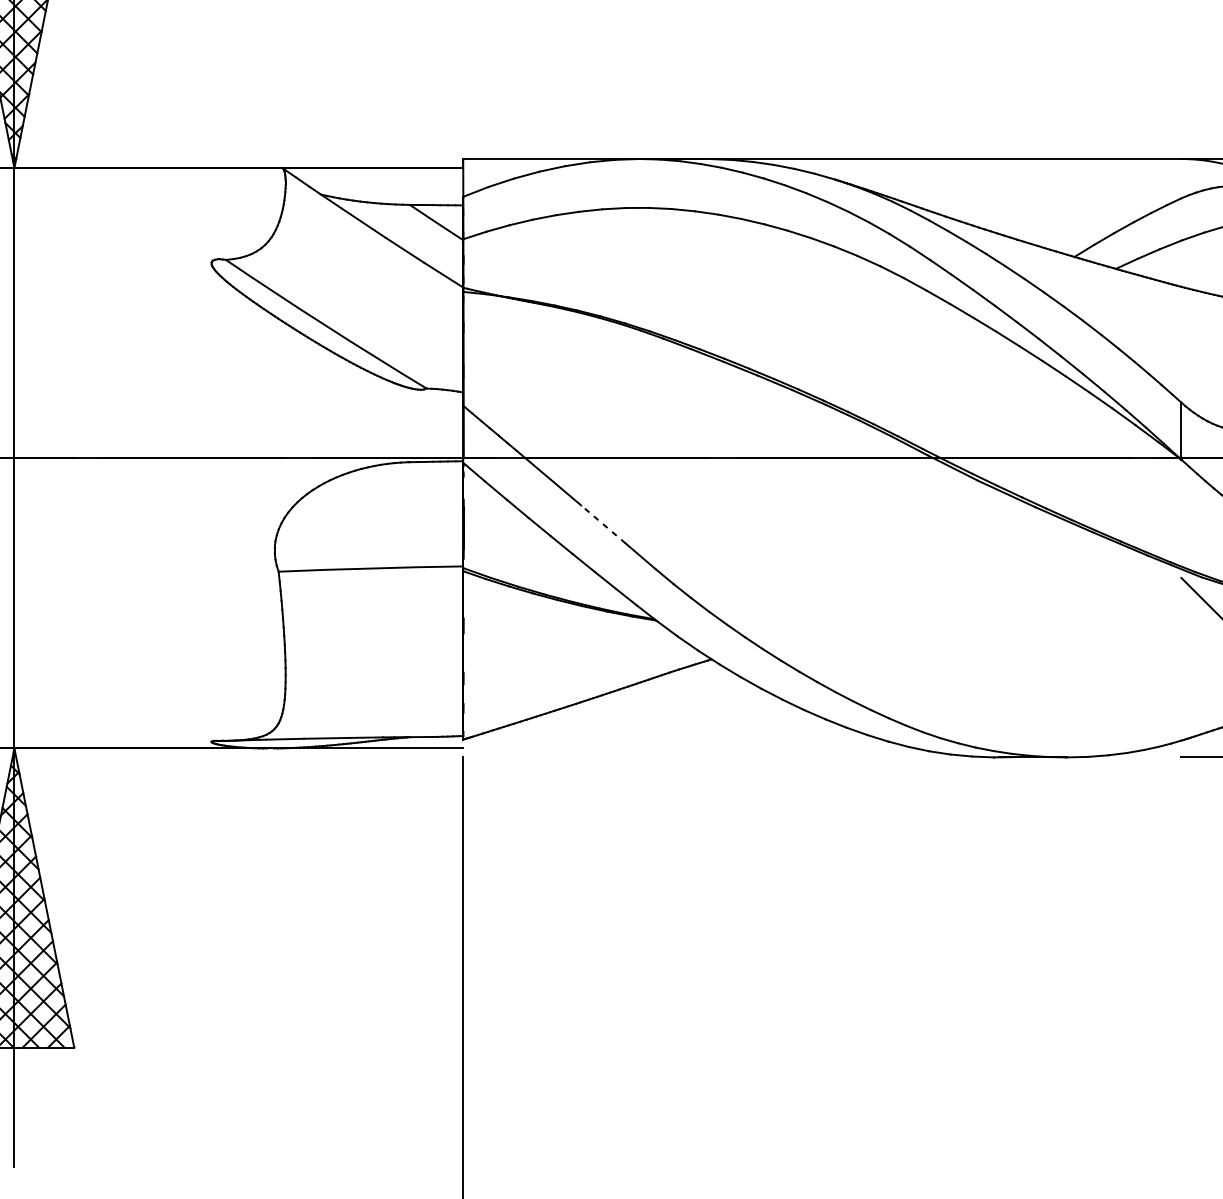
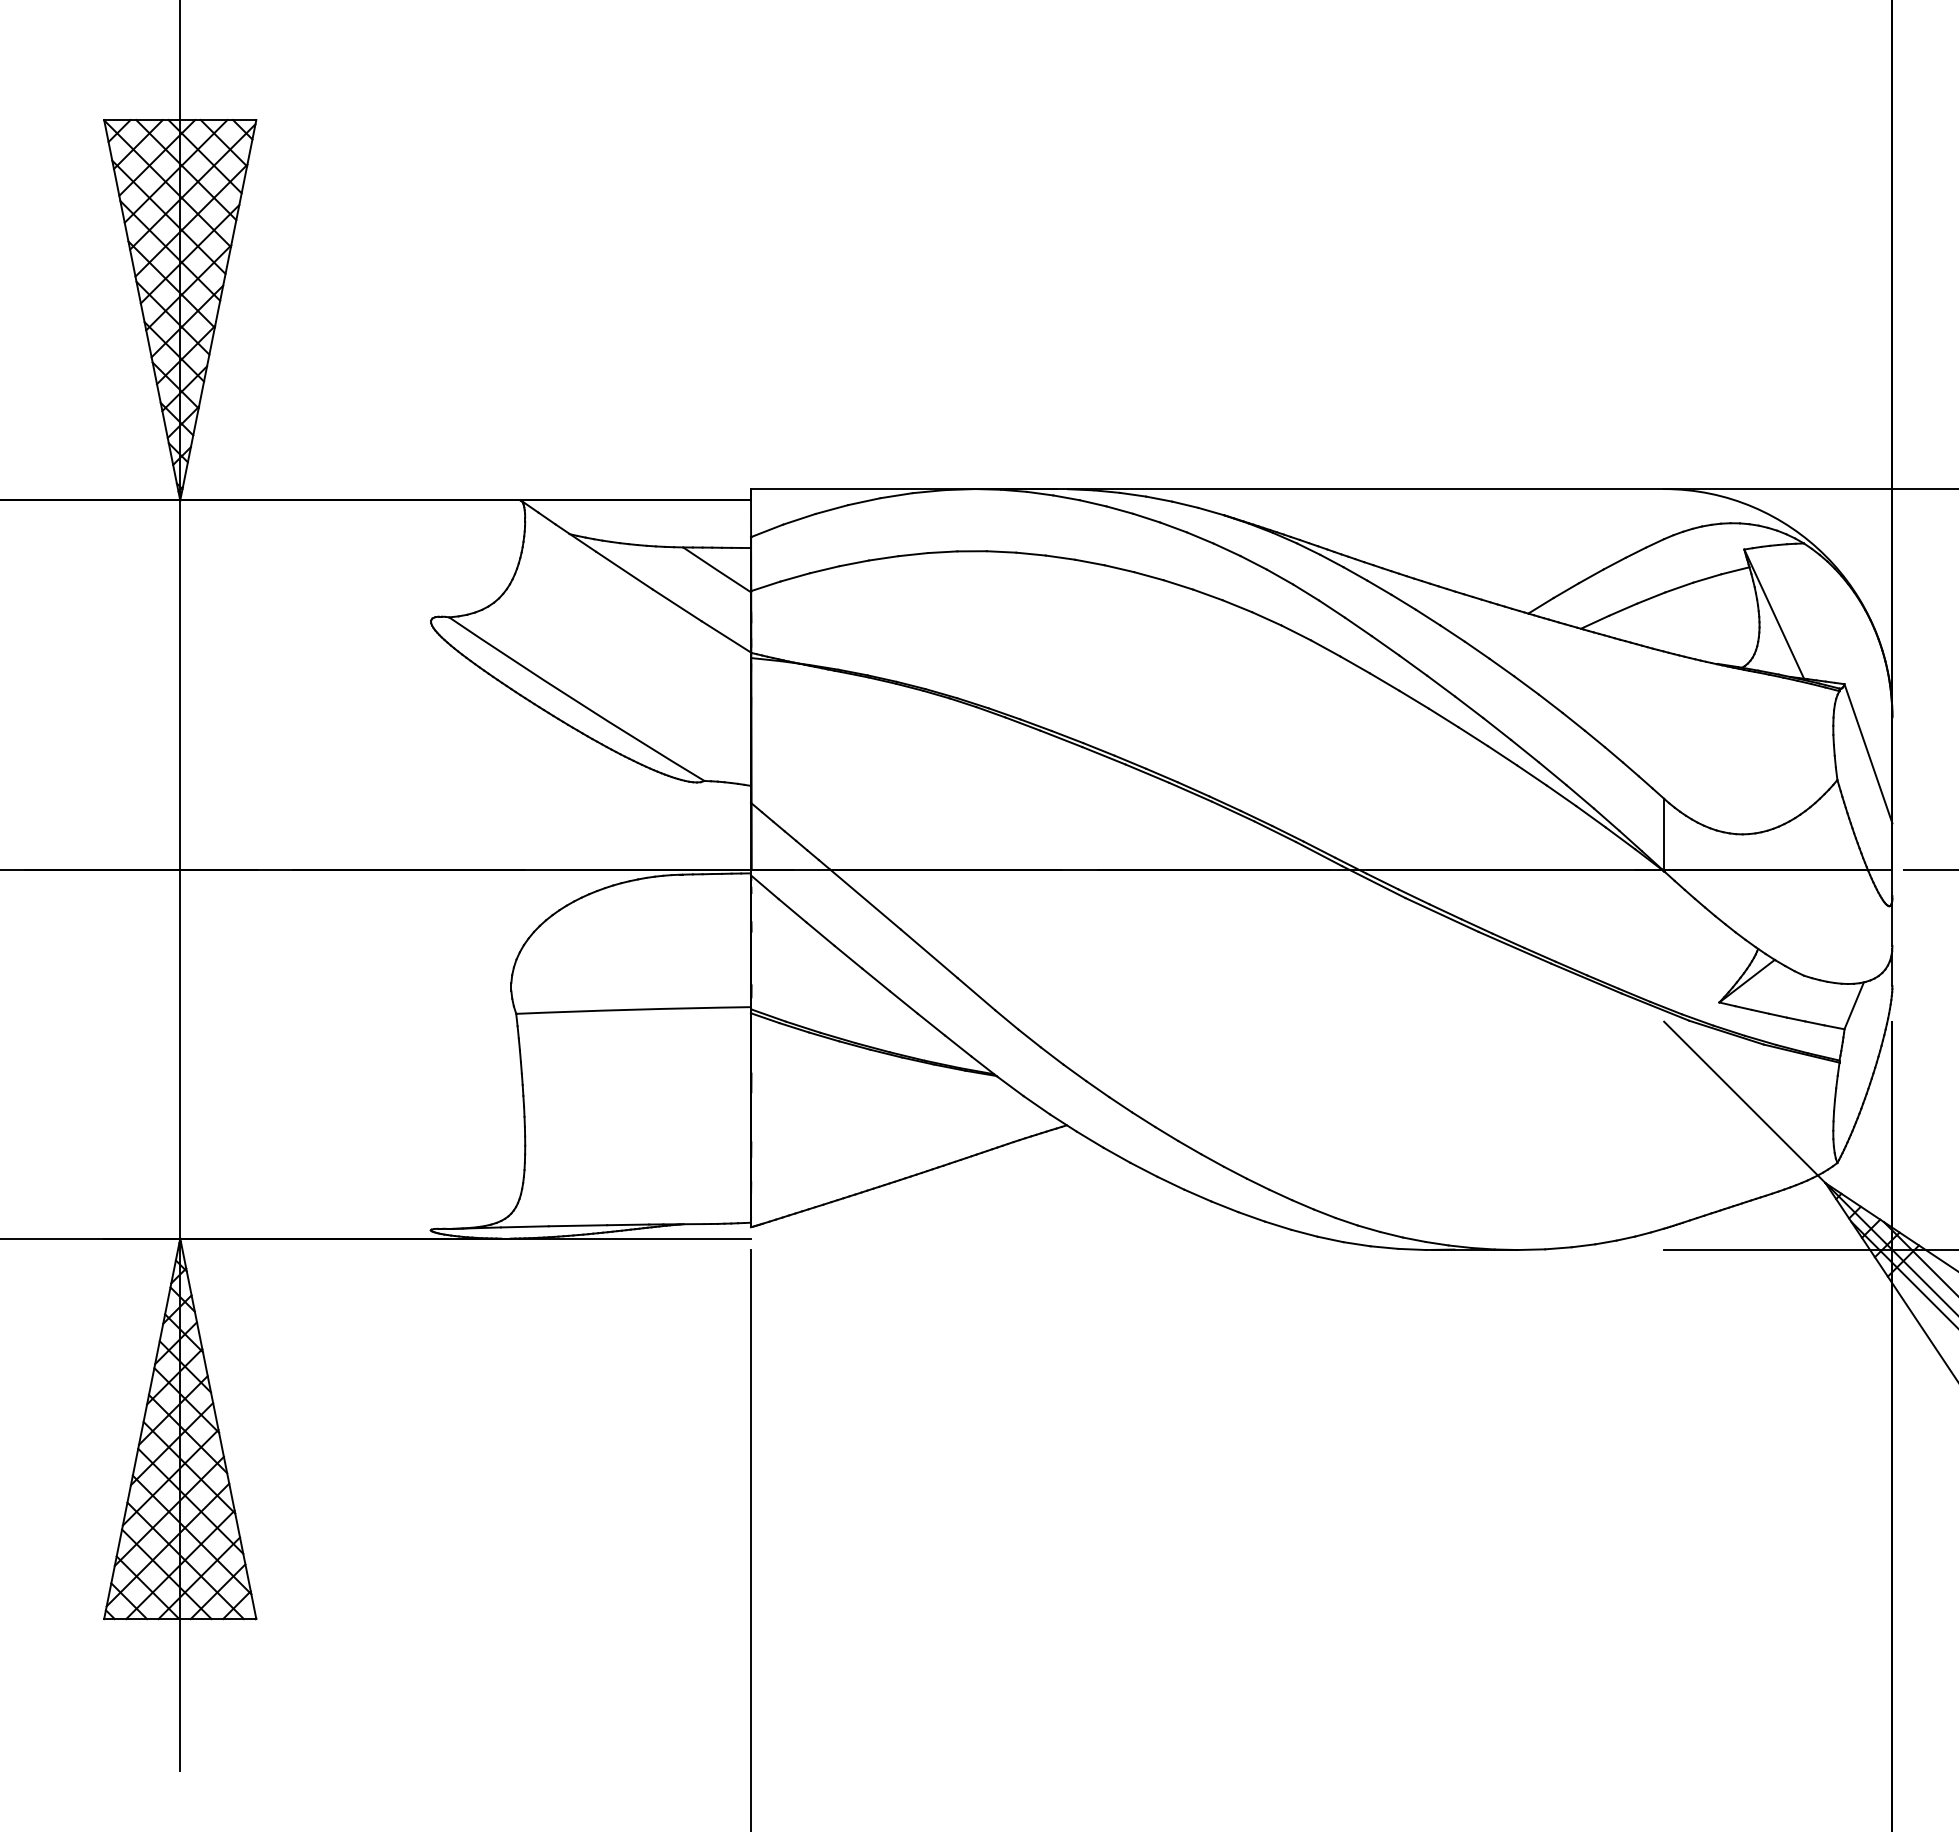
line: (602, 524) -> (928, 953), dashed -> solid

